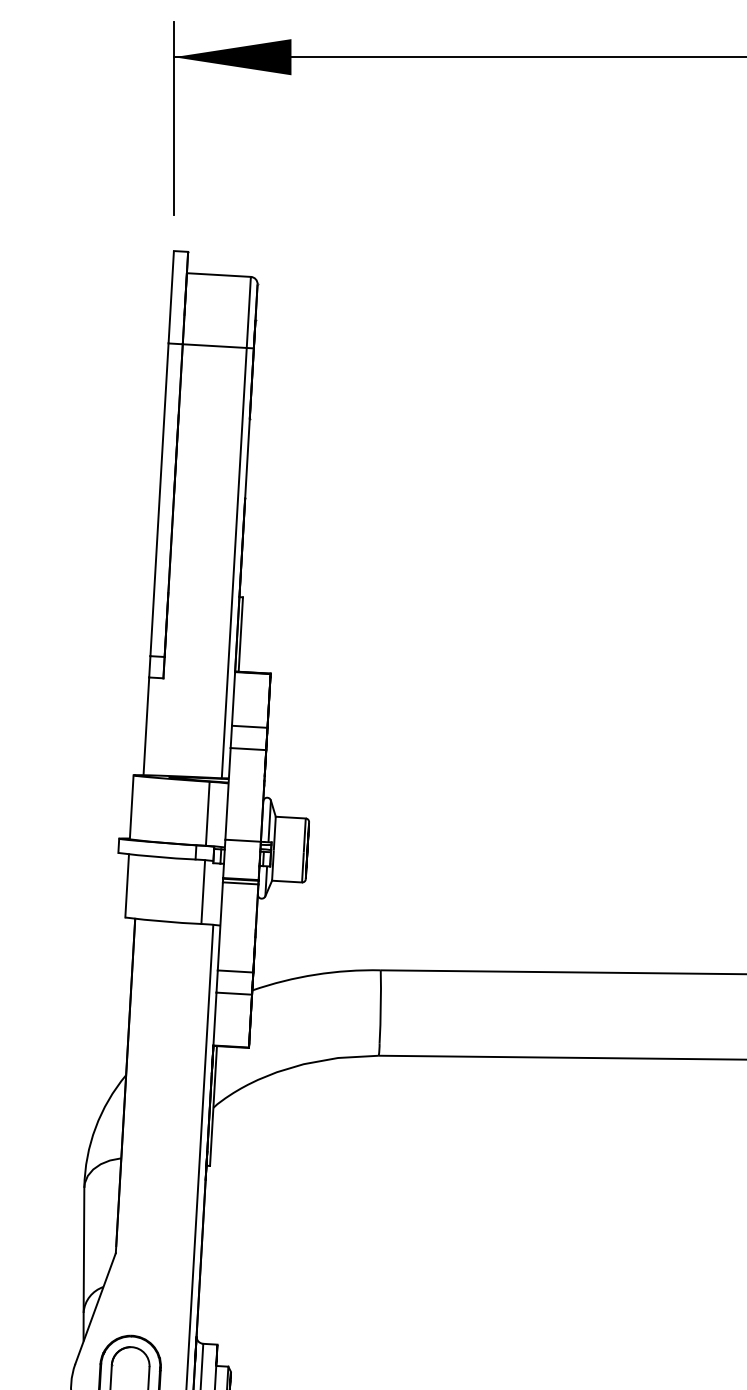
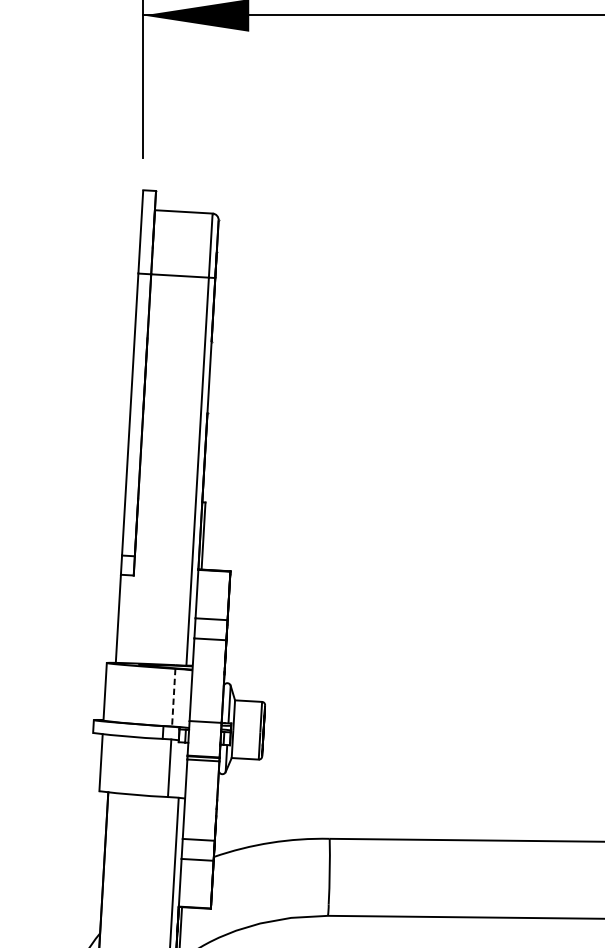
line: (207, 814) -> (173, 698), solid -> dashed

